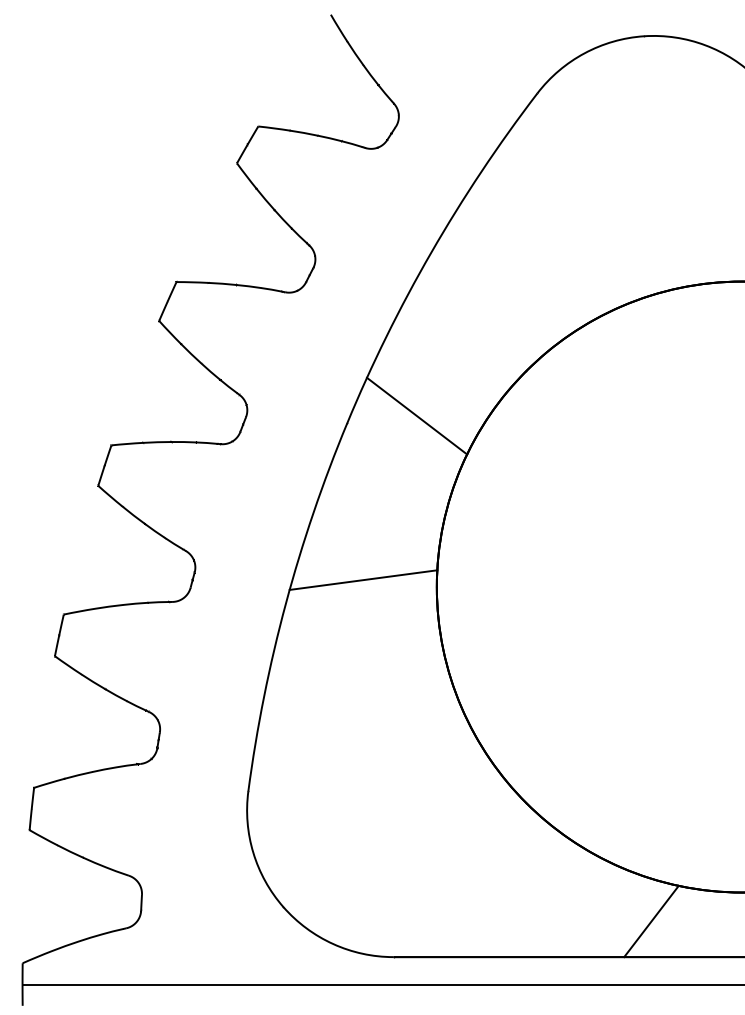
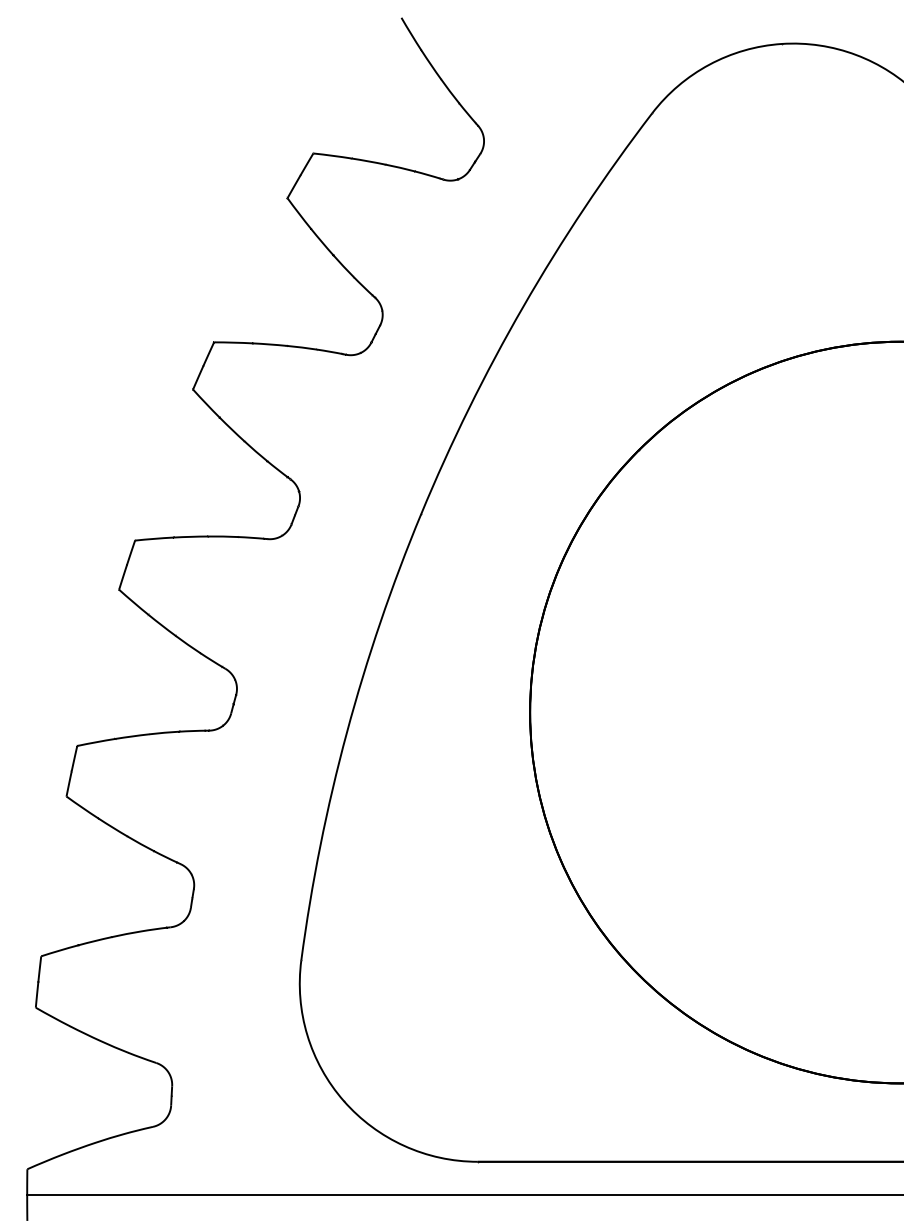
line: (416, 415) -> (505, 504), removed
line: (363, 579) -> (441, 703), removed
line: (651, 921) -> (790, 1118), removed

